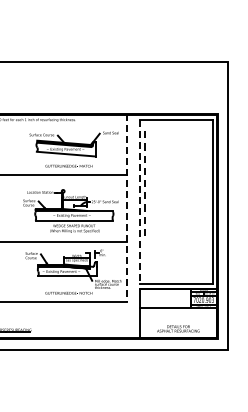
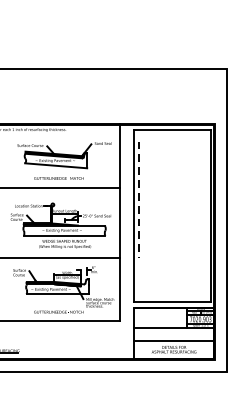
line: (140, 201) -> (134, 215), dashed -> solid
line: (127, 208) -> (120, 222), dashed -> solid
line: (178, 320) -> (174, 340), added

